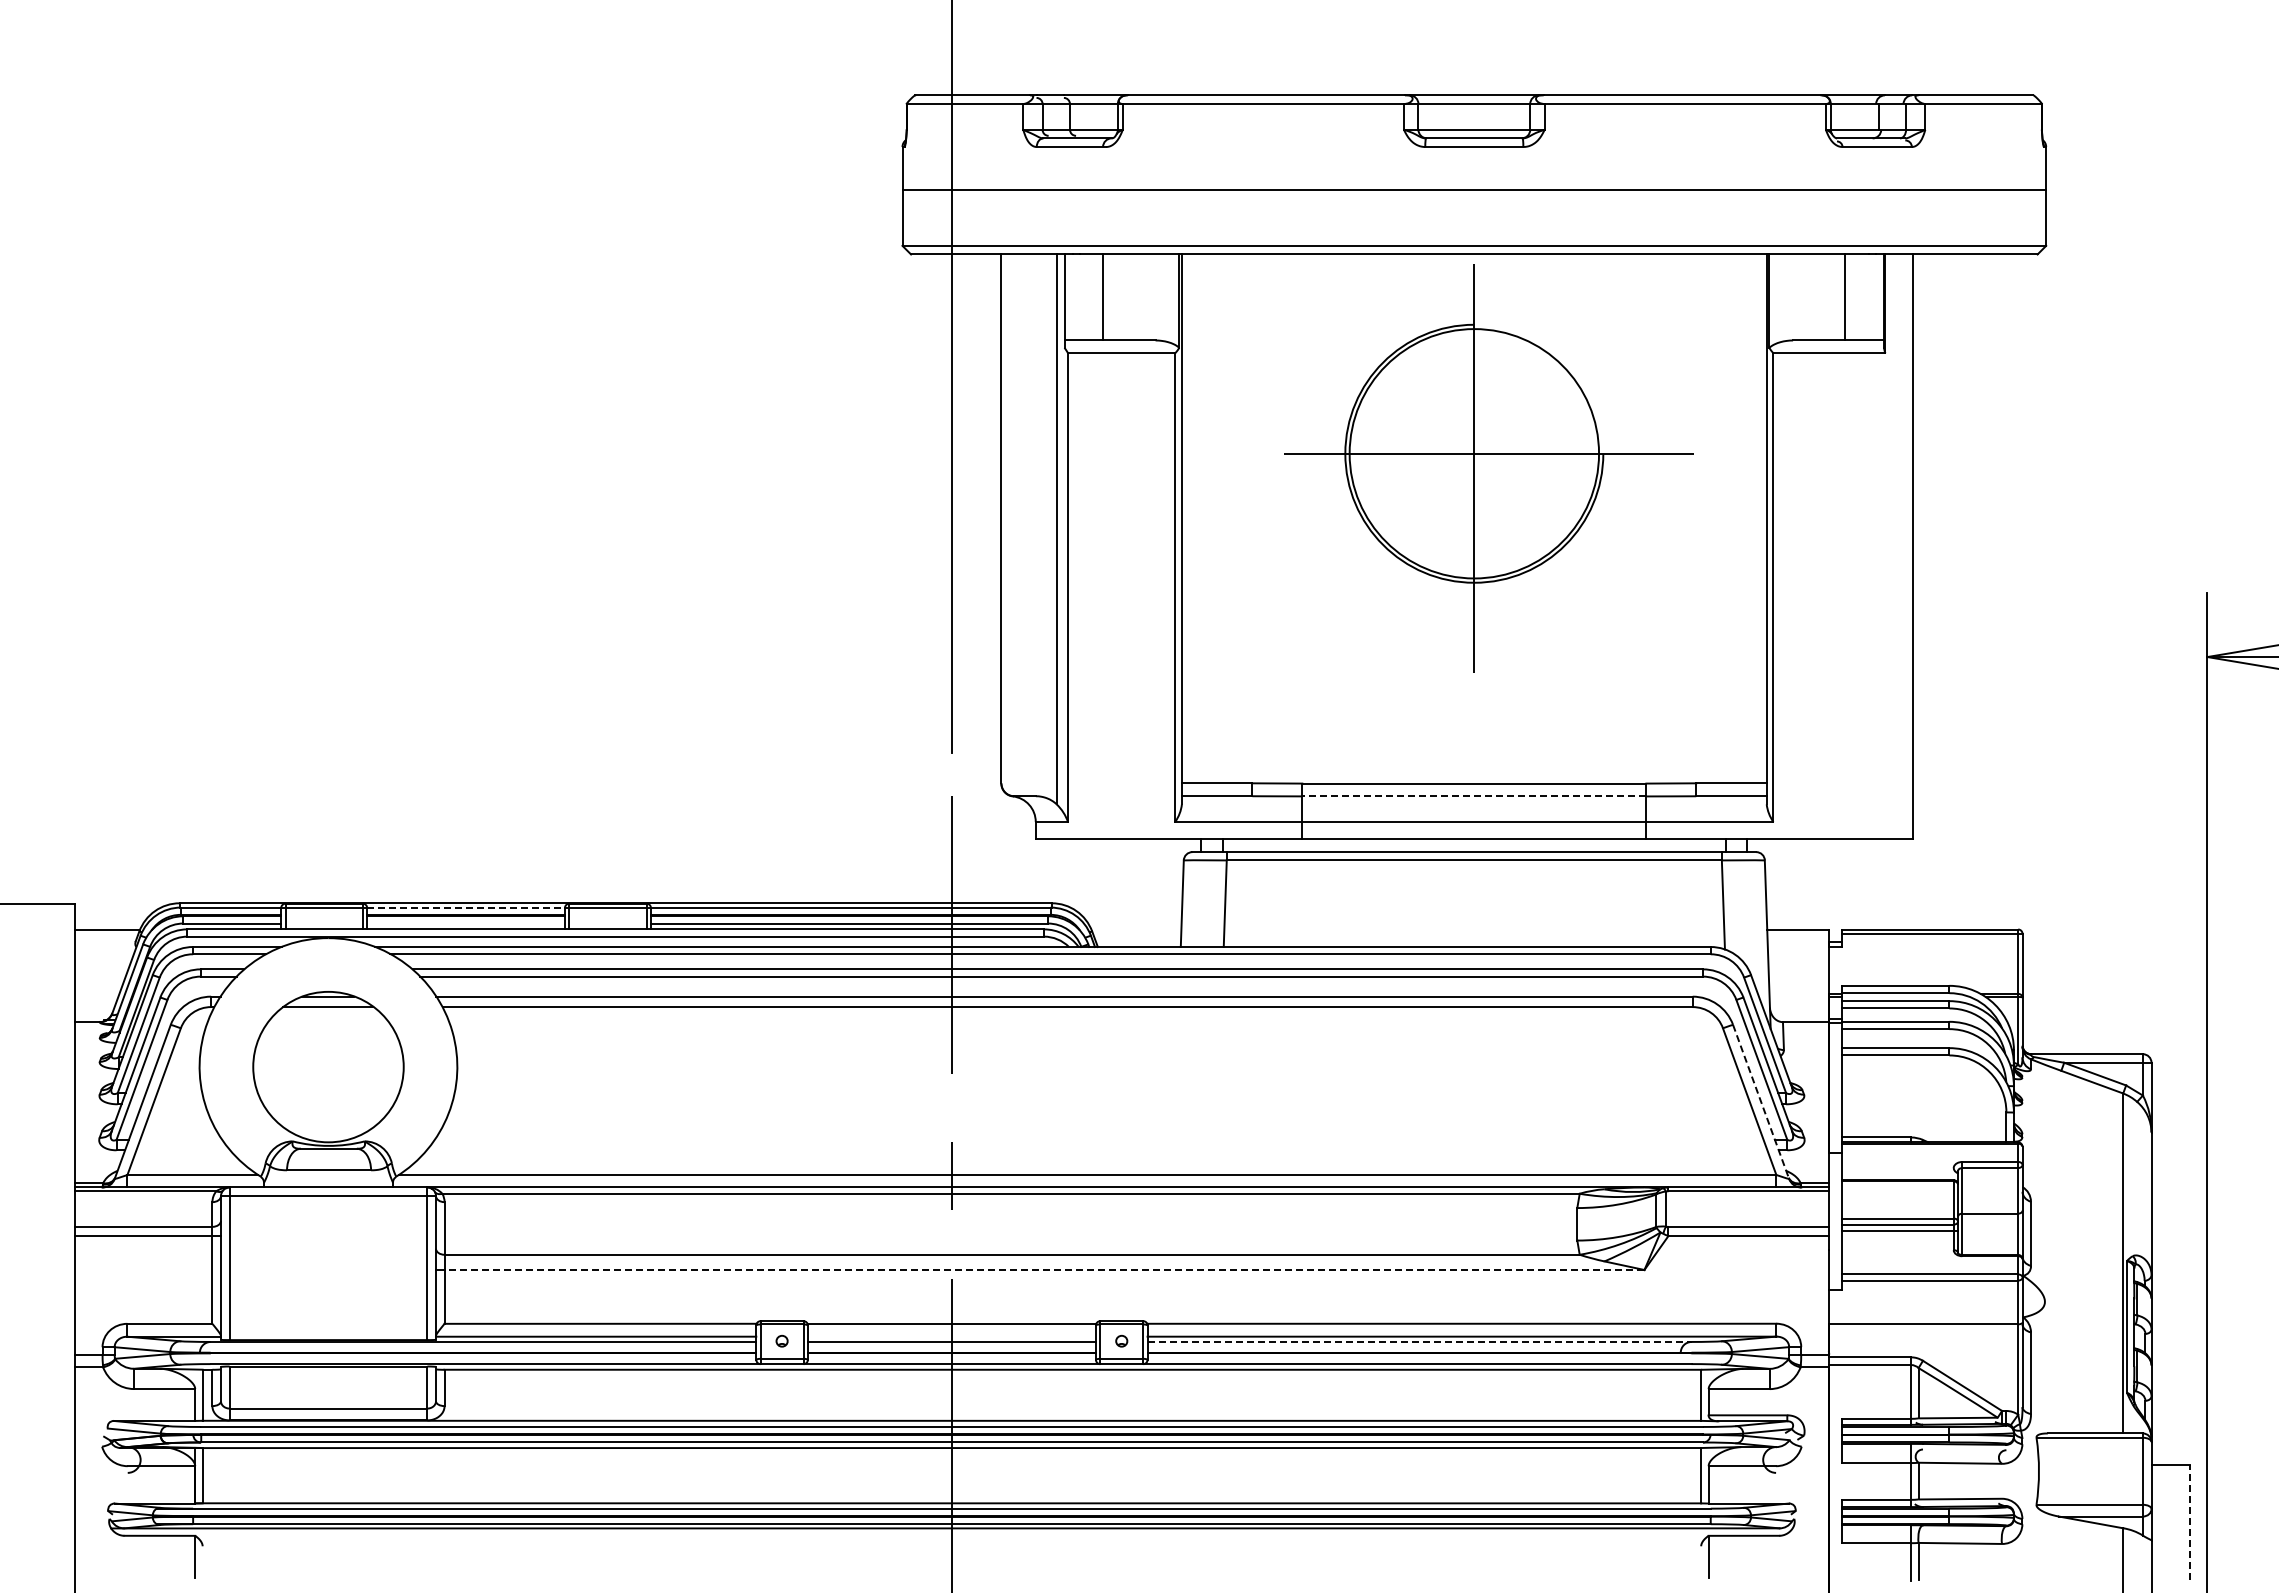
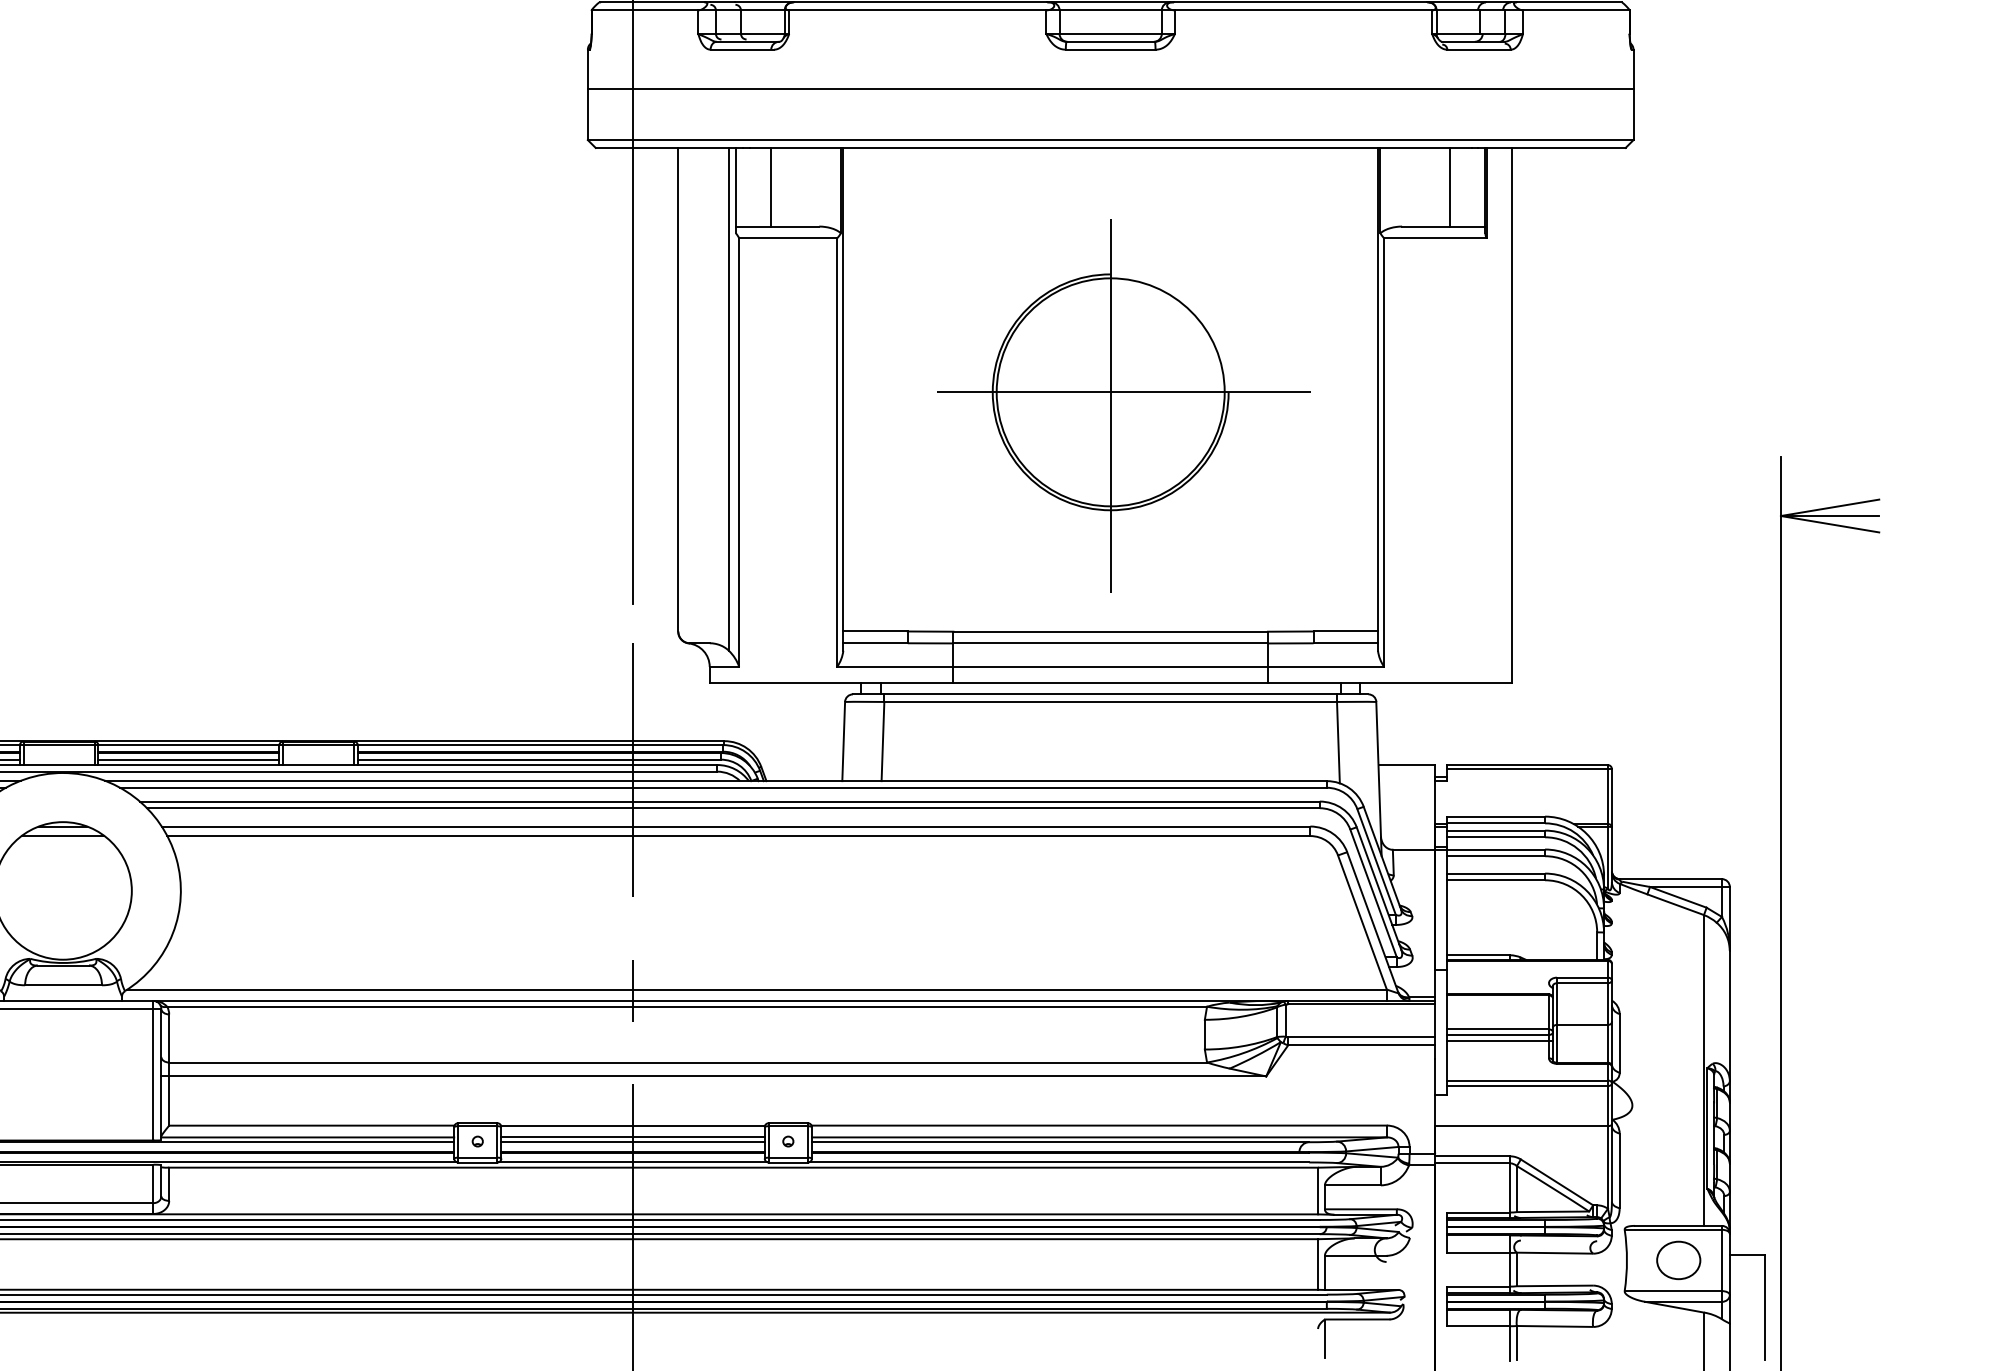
part: (1488, 468) -> (1123, 405), moved
line: (1474, 796) -> (1110, 643), dashed -> solid
line: (466, 907) -> (189, 745), dashed -> solid
line: (465, 923) -> (188, 759), added
line: (1761, 1101) -> (1373, 922), dashed -> solid
line: (1044, 1269) -> (717, 1075), dashed -> solid
line: (951, 1336) -> (632, 1137), added
line: (1419, 1341) -> (1060, 1141), dashed -> solid
part: (2095, 1470) -> (1678, 1259), added
line: (2190, 1521) -> (1765, 1306), dashed -> solid

